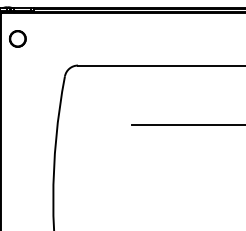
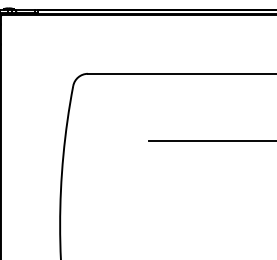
part: (18, 38) -> (20, 43), removed

